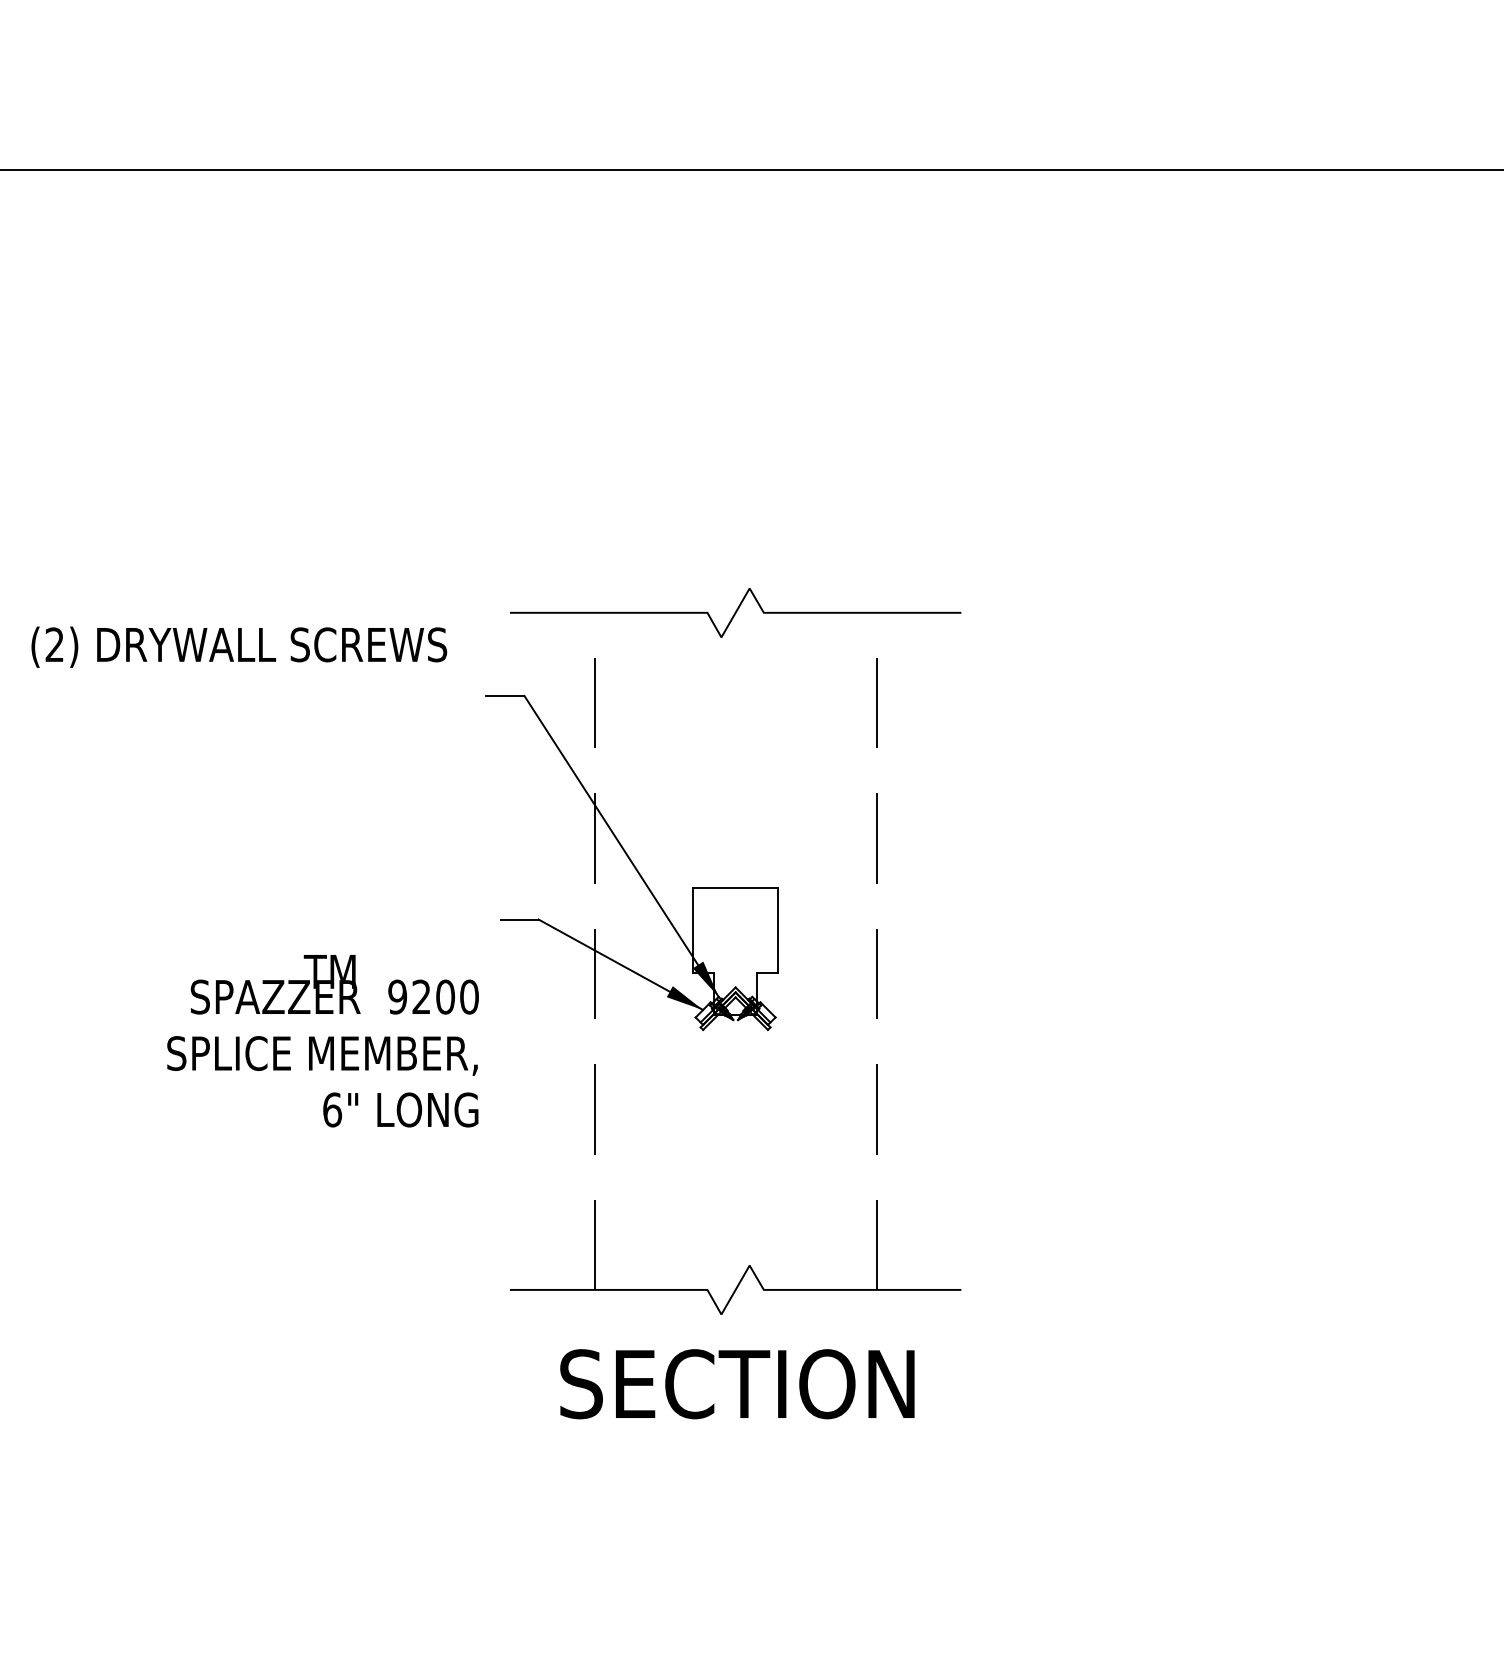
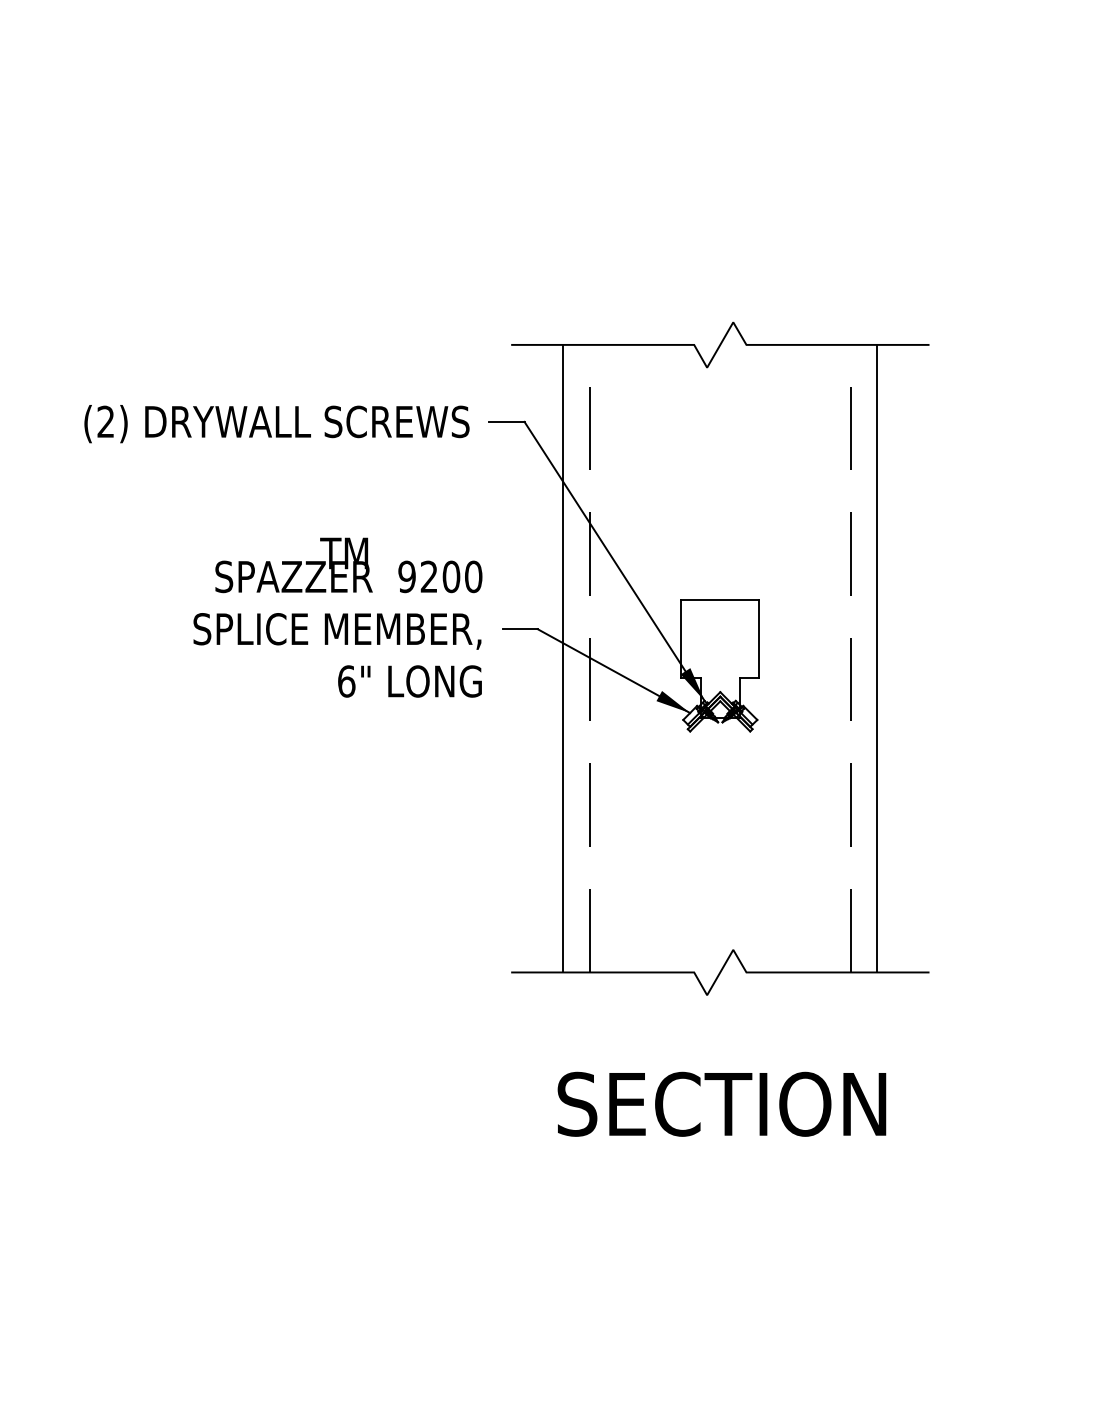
text: (239, 646) -> (277, 423), moved
line: (566, 950) -> (563, 657), added
line: (904, 950) -> (876, 657), added
text: (322, 1041) -> (337, 618), moved
text: (737, 1384) -> (722, 1104), moved

